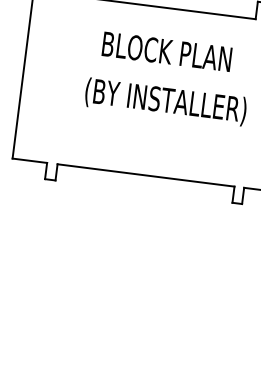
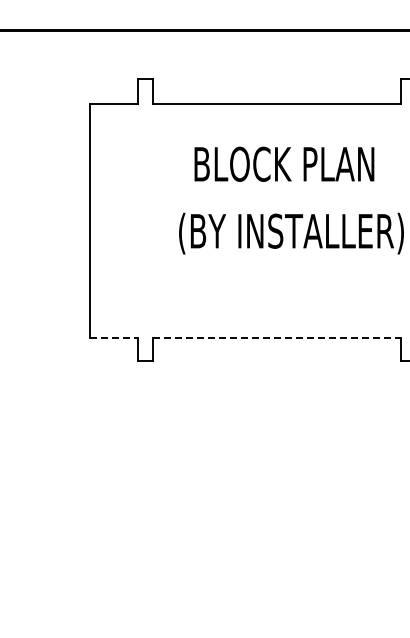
line: (30, 160) -> (114, 338), solid -> dashed
line: (145, 175) -> (276, 338), solid -> dashed

